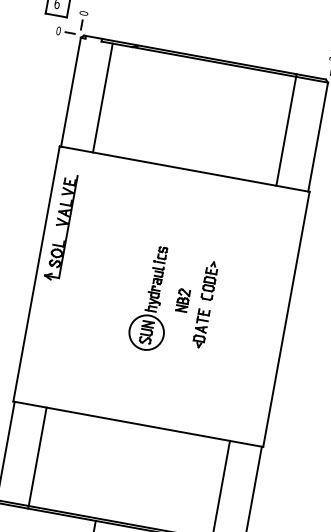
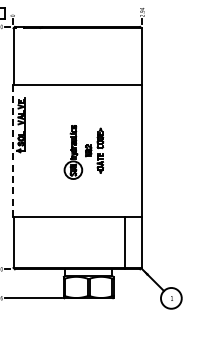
line: (103, 98) -> (30, 56), removed
line: (287, 129) -> (125, 55), removed
line: (35, 275) -> (12, 151), solid -> dashed
line: (38, 457) -> (30, 242), removed

